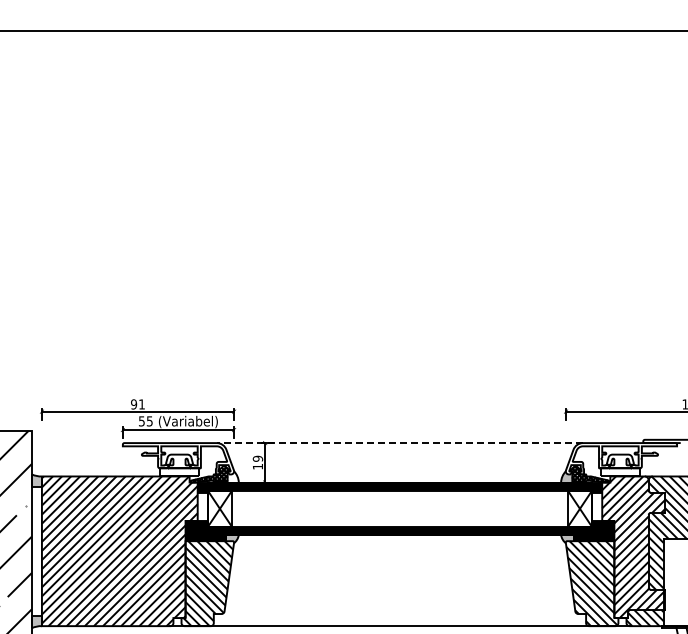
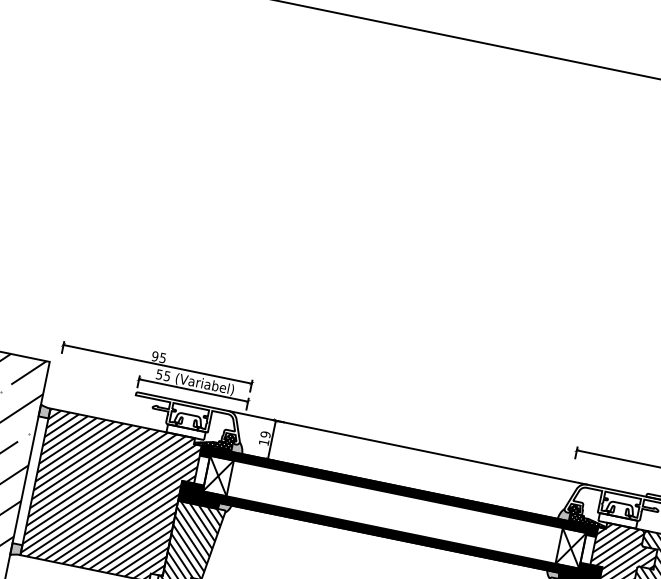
text: (141, 404) -> (162, 358), 91 -> 95
line: (399, 443) -> (407, 448), dashed -> solid
hatch: (232, 477) -> (236, 447), added

